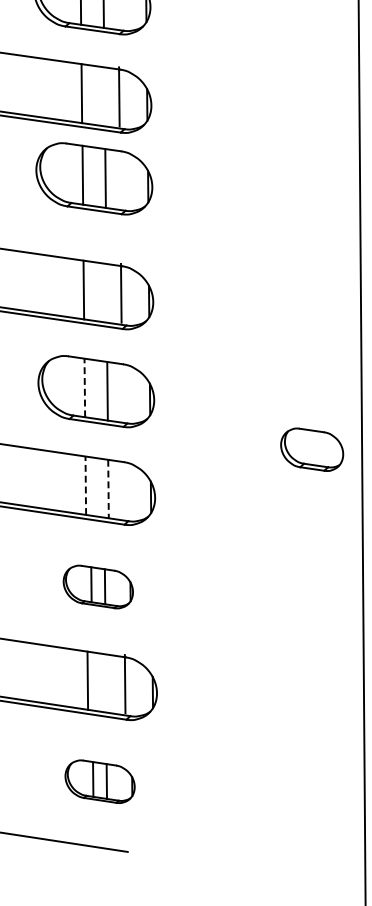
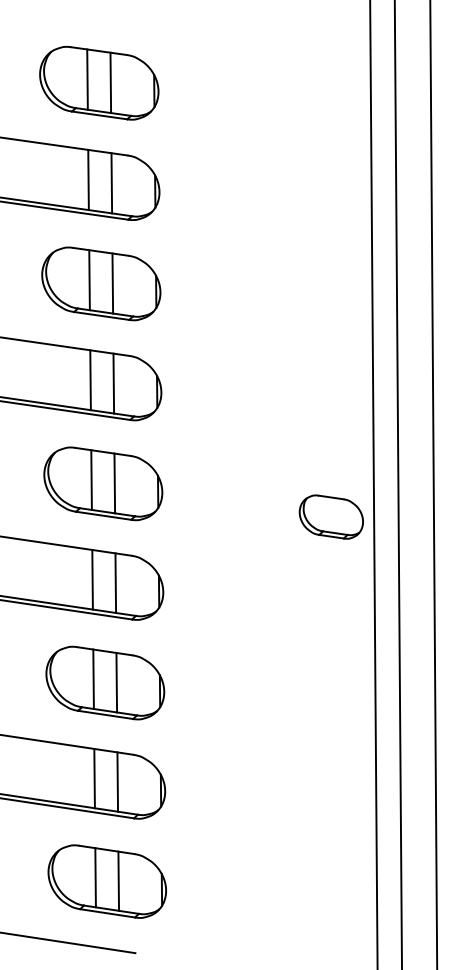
line: (119, 97) -> (111, 183), moved
part: (94, 178) -> (101, 283), moved
line: (121, 293) -> (113, 383), moved
line: (84, 388) -> (91, 480), dashed -> solid
part: (311, 449) -> (330, 516), moved
line: (85, 485) -> (92, 579), dashed -> solid
line: (108, 489) -> (115, 583), dashed -> solid
part: (98, 586) -> (105, 682), size x1.67
line: (124, 683) -> (117, 781), moved
part: (99, 781) -> (106, 881), size x1.67

